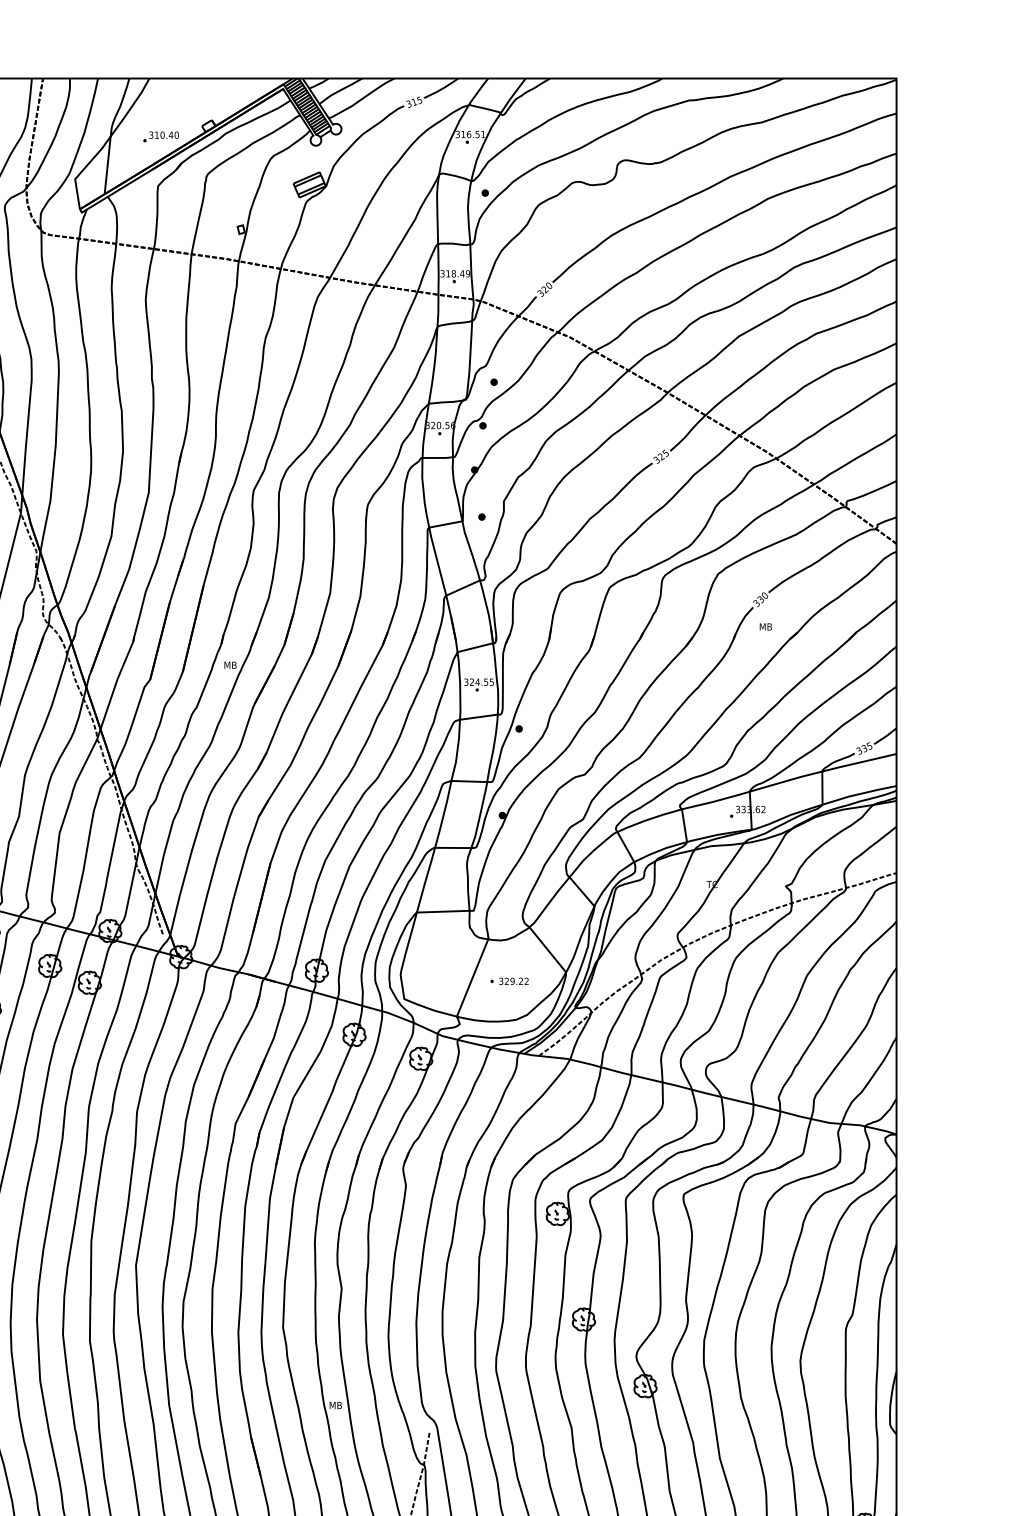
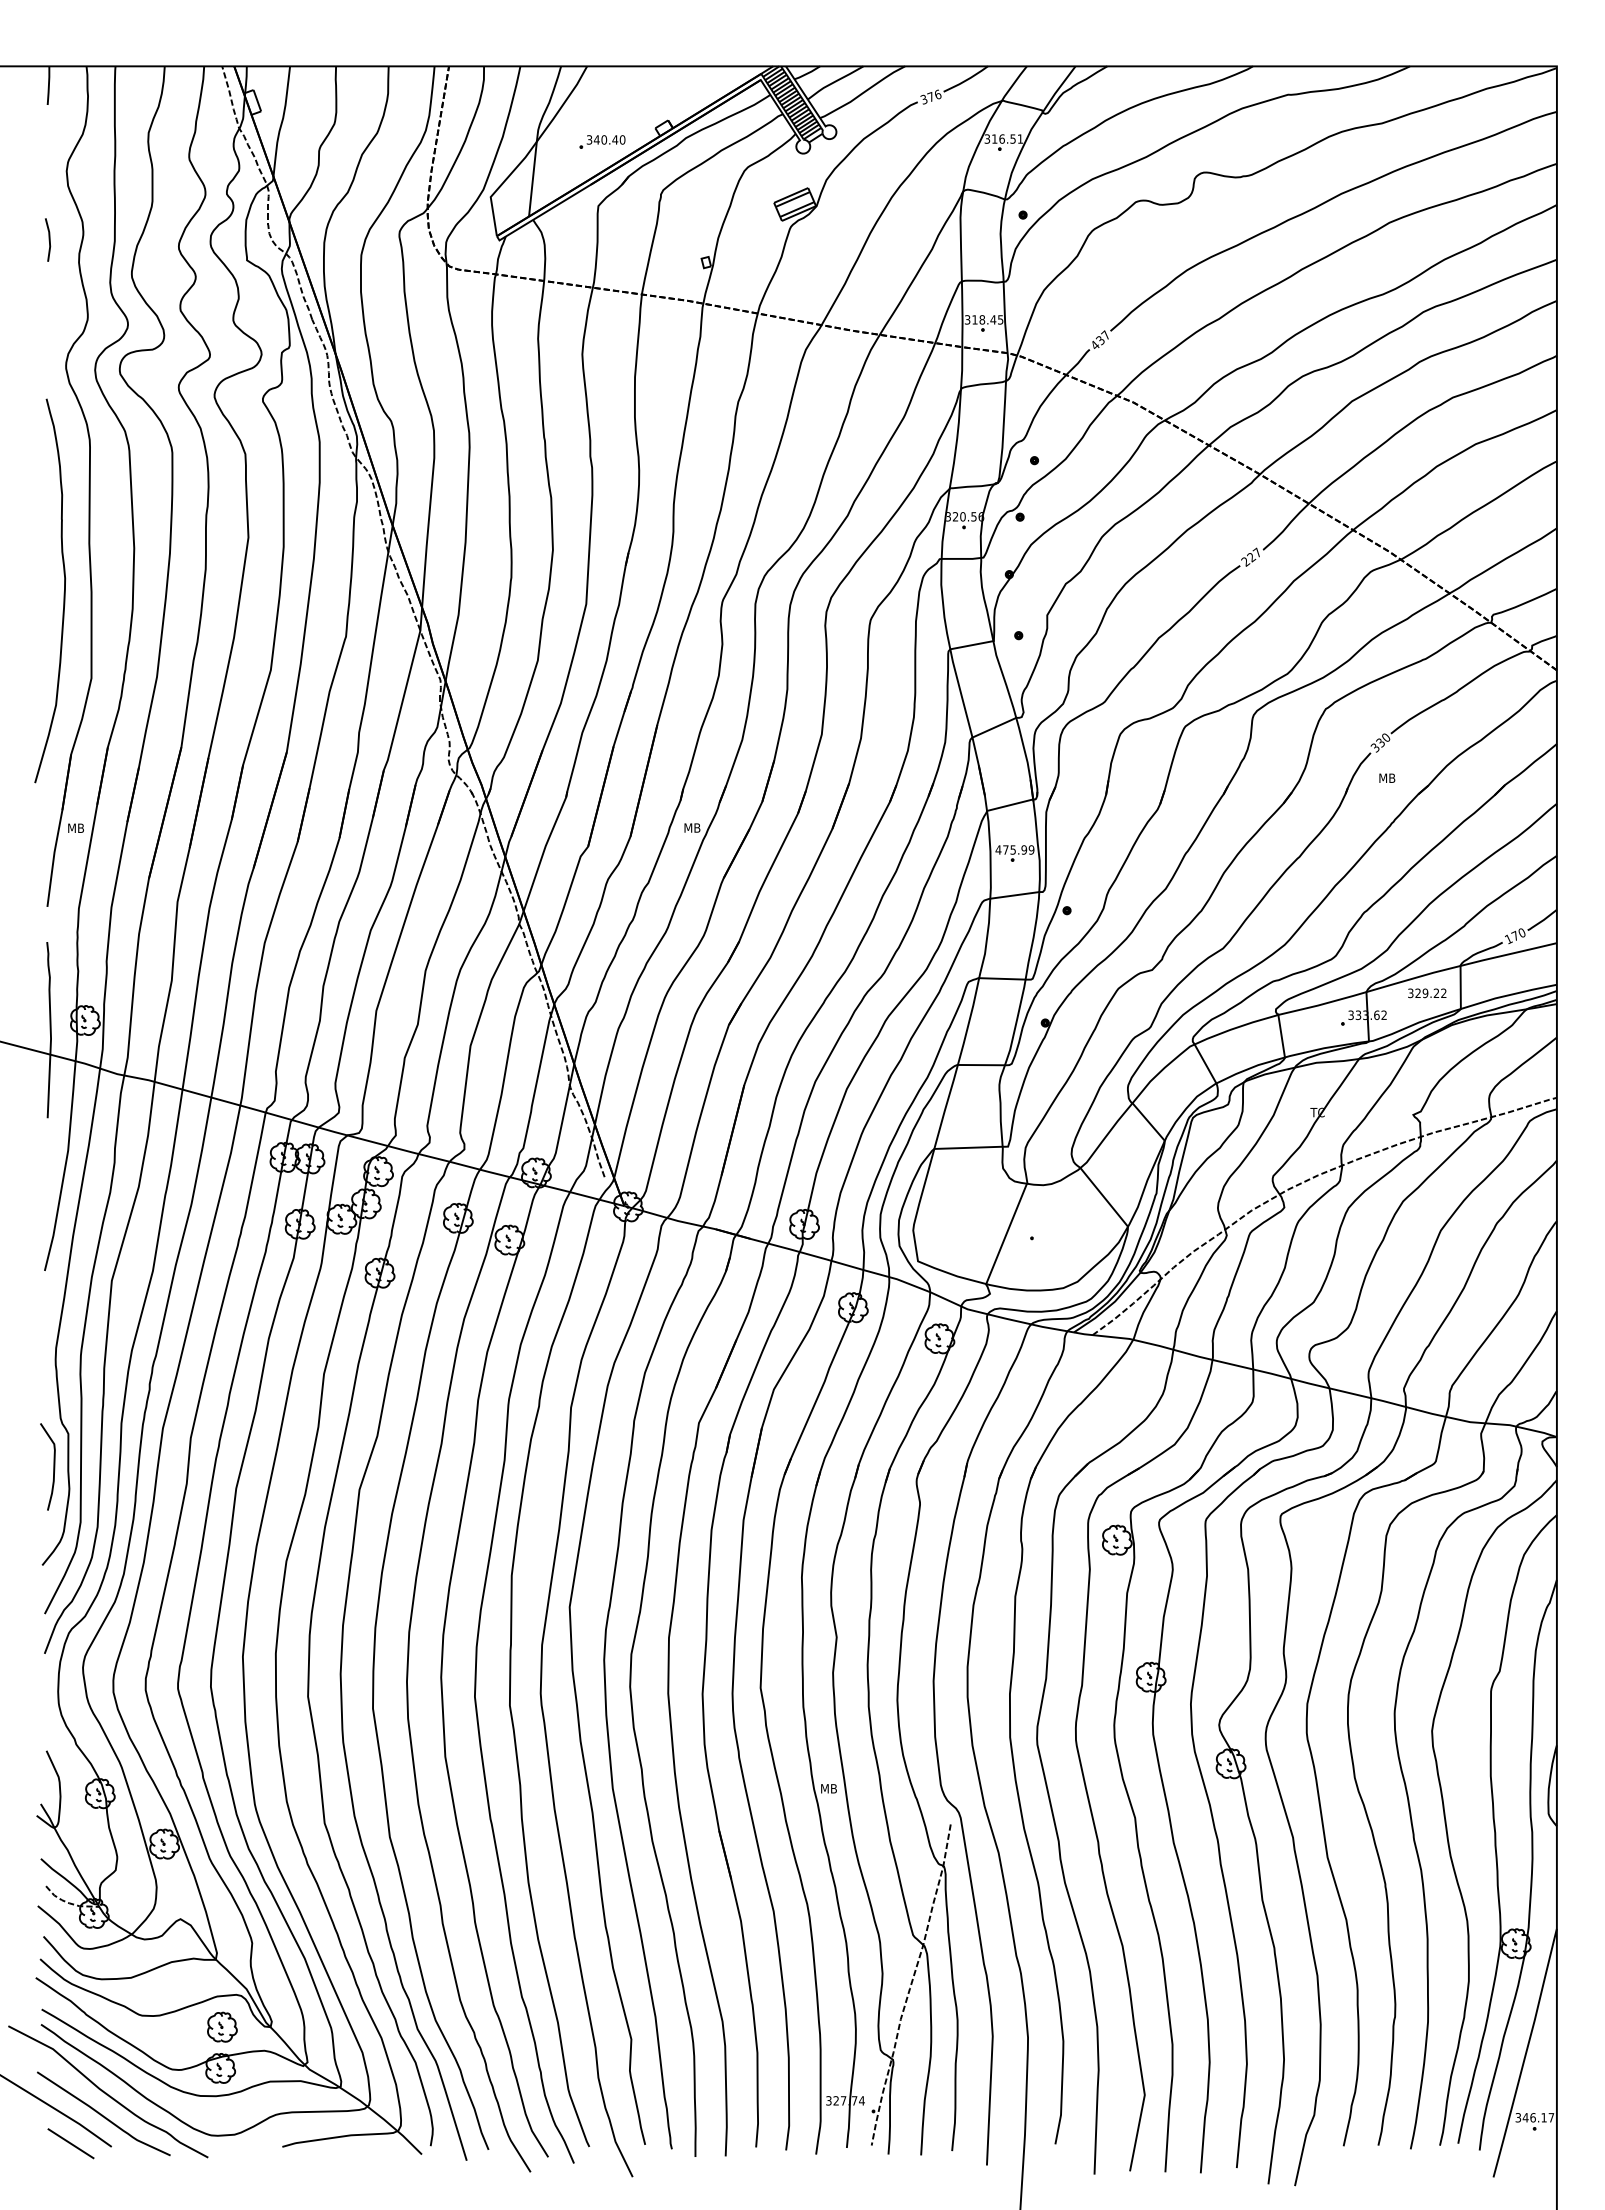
text: (417, 100) -> (934, 95), 315 -> 376
text: (156, 134) -> (596, 139), 310.40 -> 340.40
text: (467, 273) -> (1000, 319), 318.49 -> 318.45
text: (544, 289) -> (1099, 340), 320 -> 437
text: (661, 456) -> (1251, 556), 325 -> 227
text: (478, 681) -> (1014, 849), 324.55 -> 475.99
text: (863, 748) -> (1514, 936), 335 -> 170
text: (514, 981) -> (1427, 993), moved

